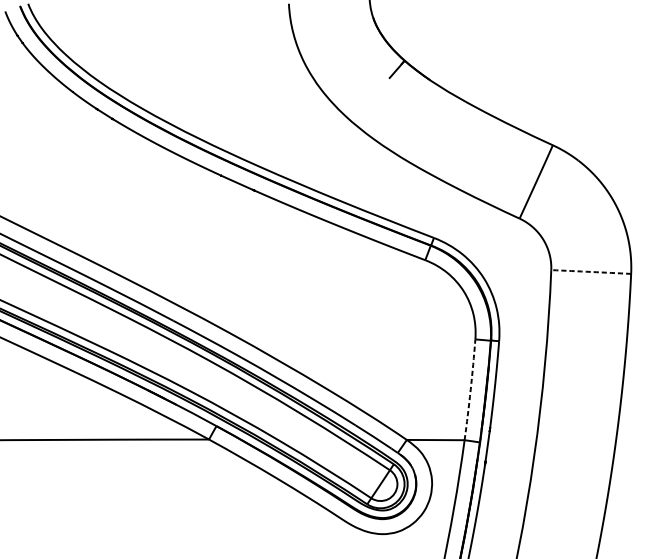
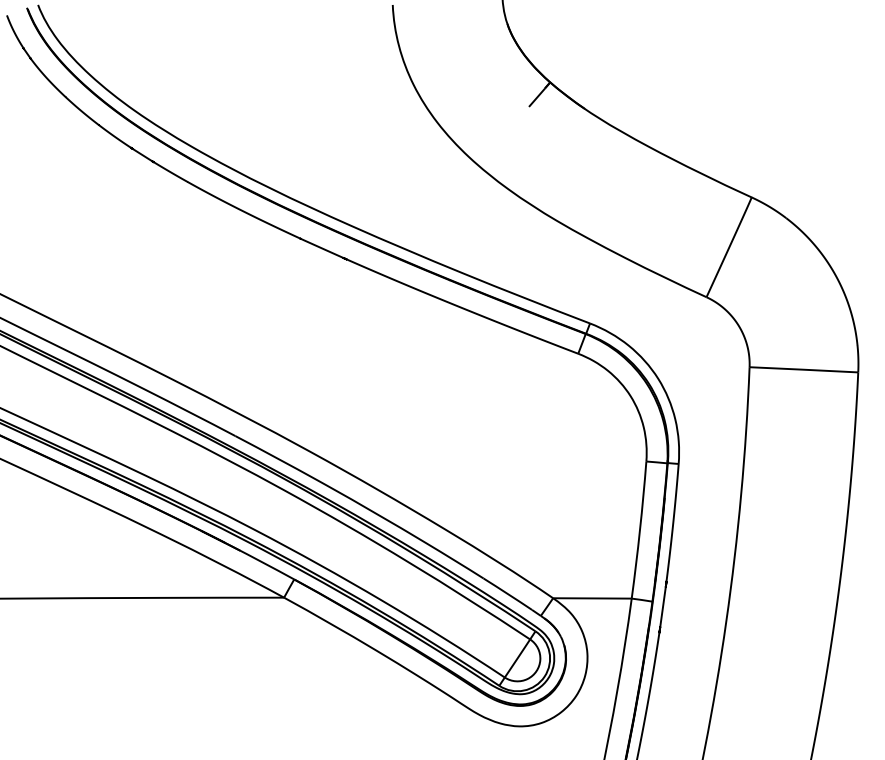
arc: (590, 271) -> (803, 369), dashed -> solid
arc: (471, 390) -> (640, 530), dashed -> solid

